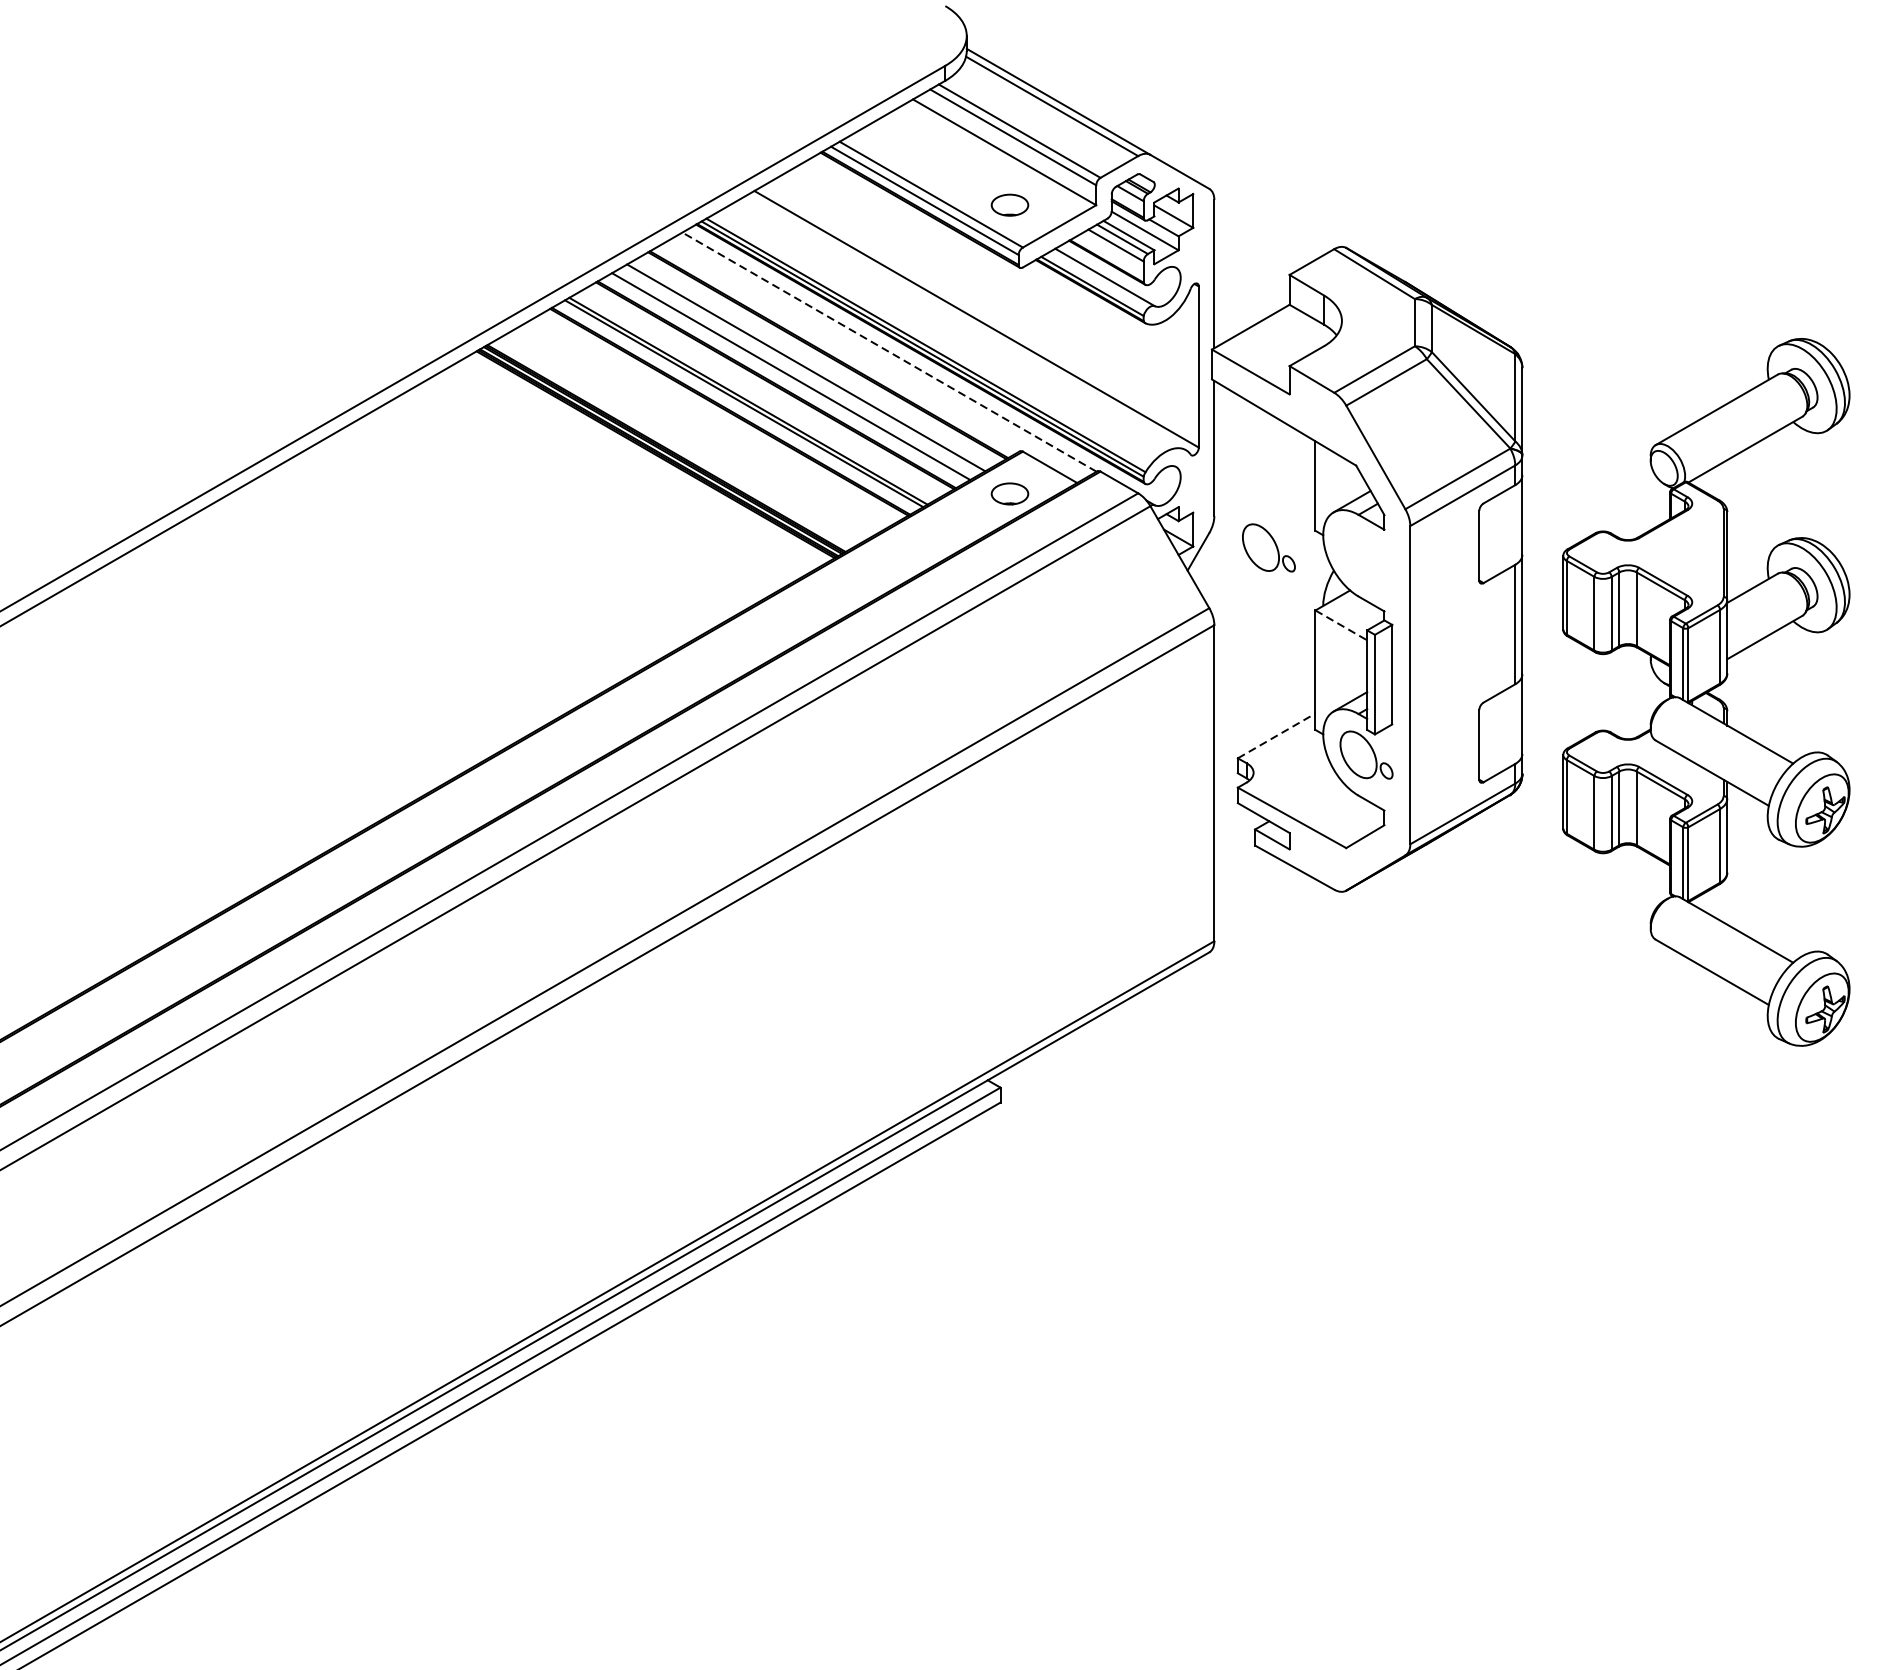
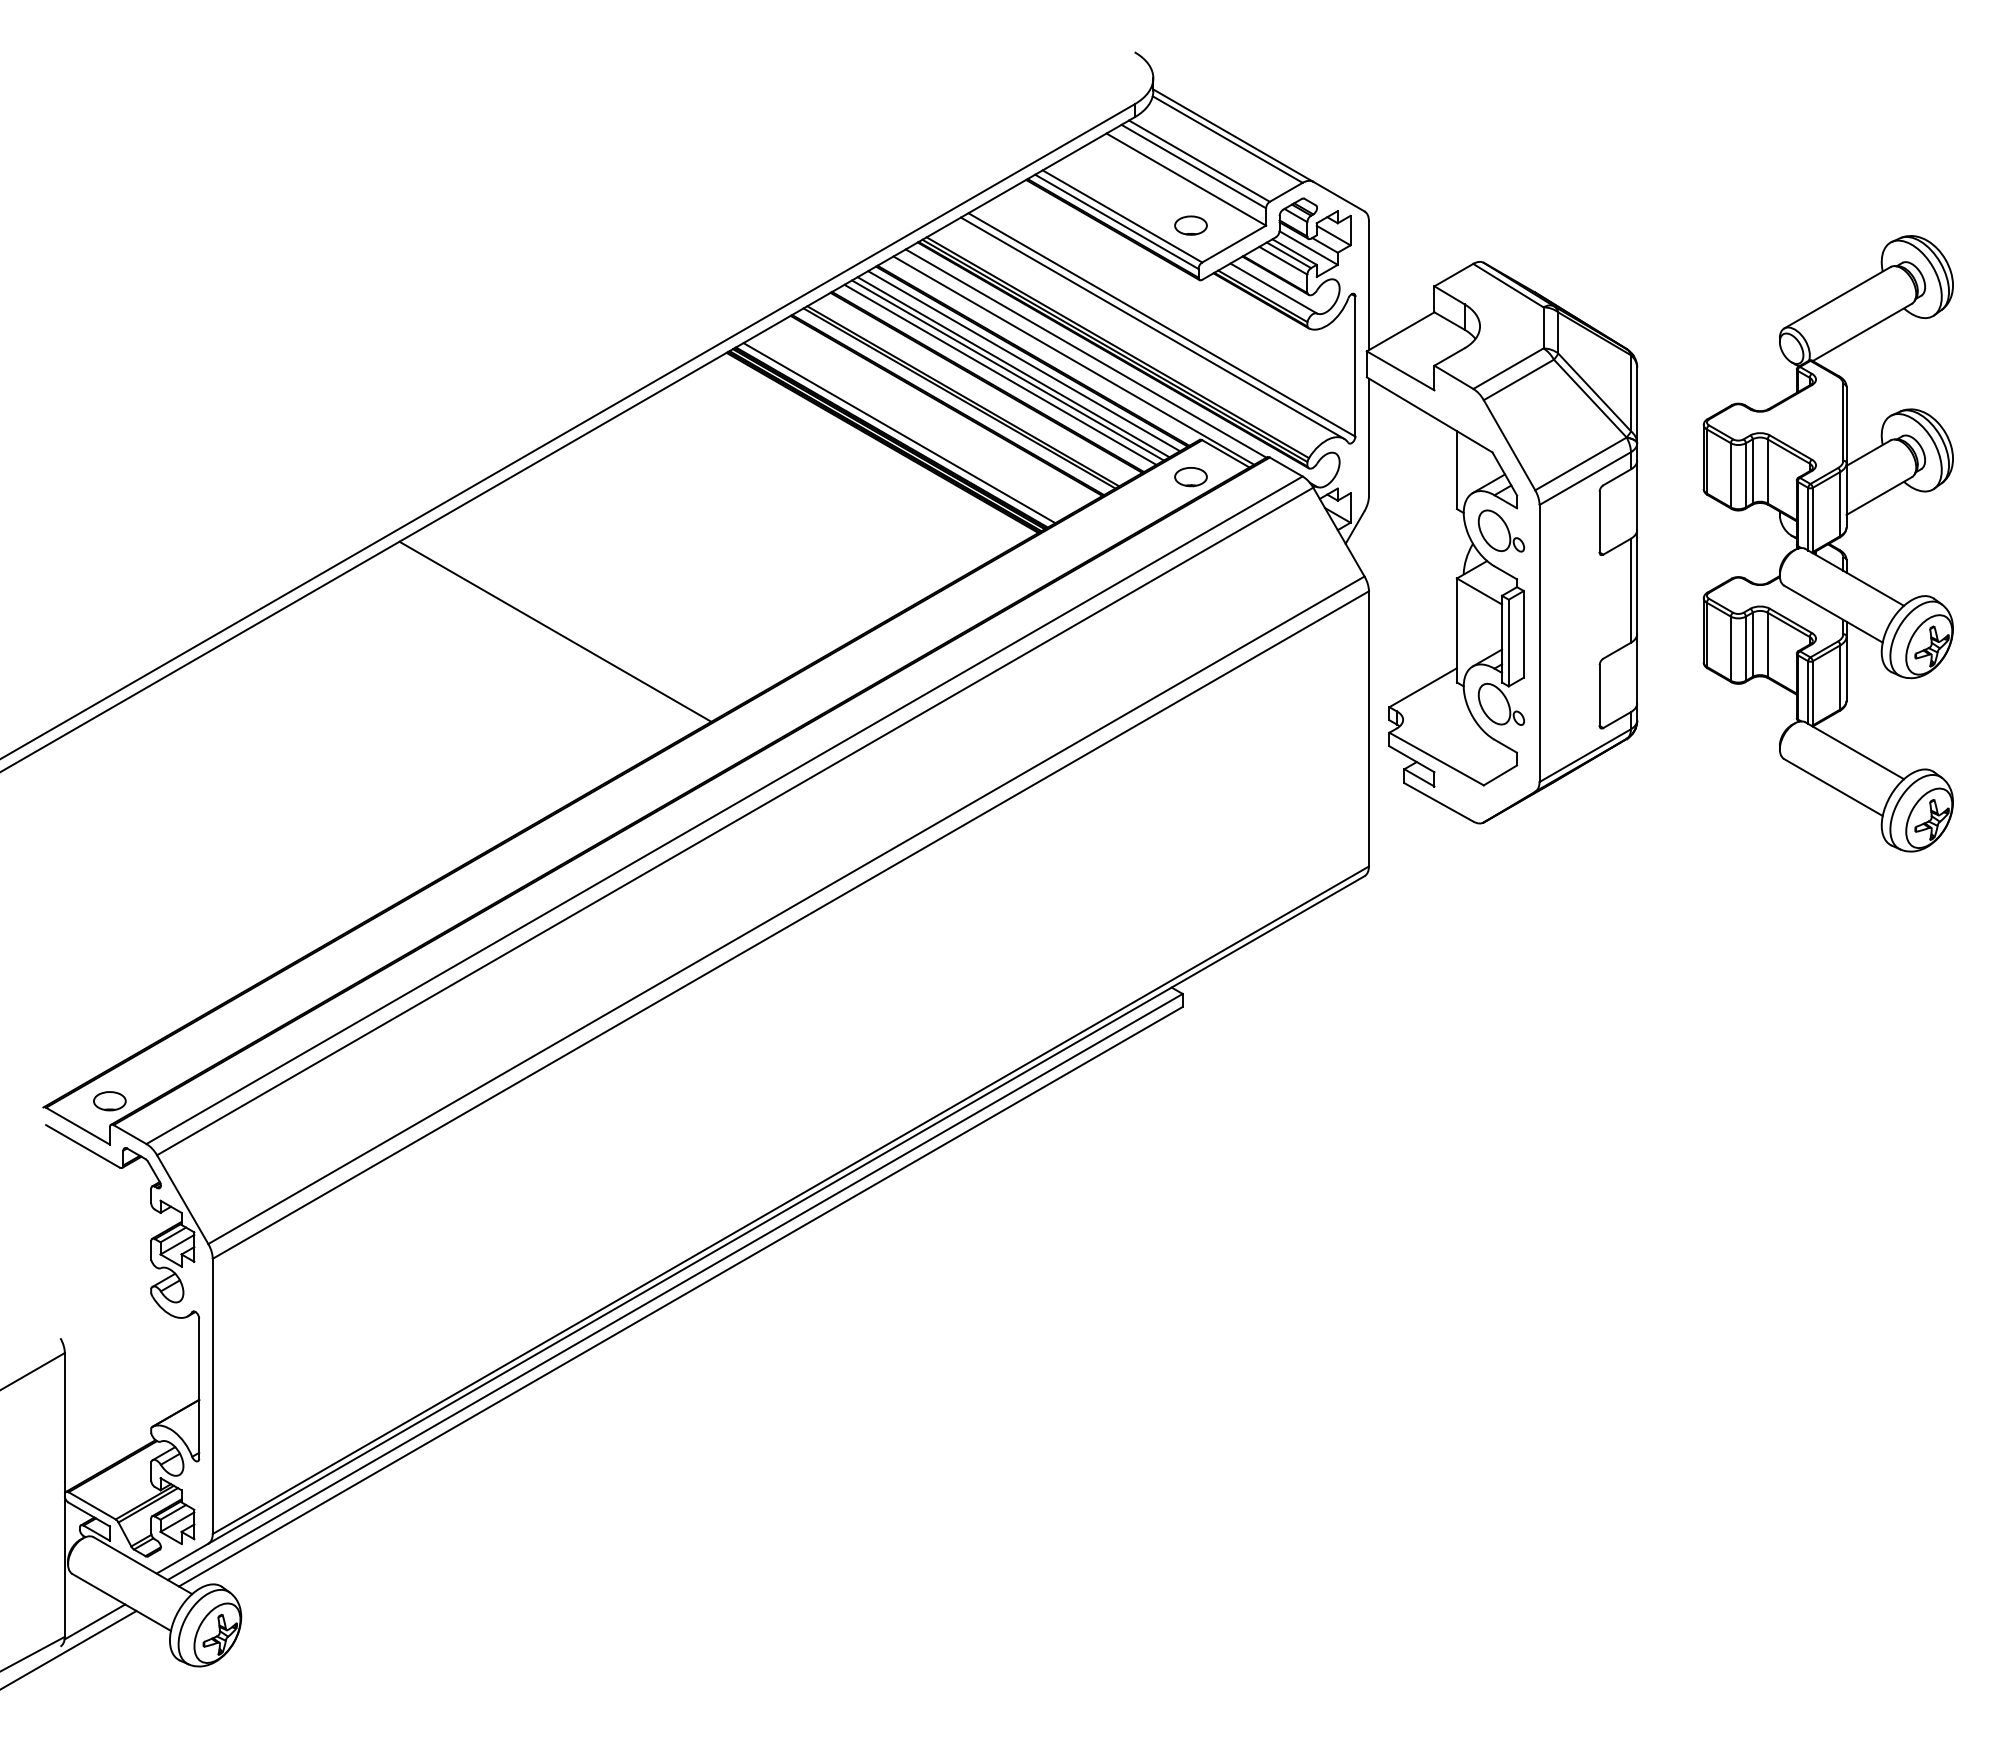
line: (965, 322) -> (1152, 327), added
line: (888, 352) -> (1085, 353), dashed -> solid
line: (875, 360) -> (1073, 360), added
line: (818, 361) -> (1024, 361), added
line: (799, 371) -> (1007, 370), added
line: (675, 443) -> (899, 433), added
part: (1267, 547) -> (1500, 530), moved
line: (1341, 625) -> (1479, 591), dashed -> solid
line: (280, 671) -> (555, 631), added
part: (1705, 692) -> (1827, 543), moved
line: (1277, 735) -> (1423, 687), dashed -> solid

